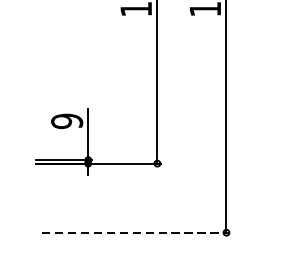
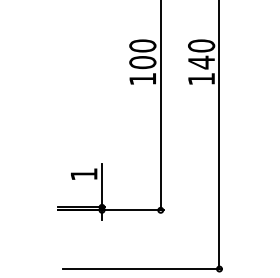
text: (66, 121) -> (83, 174), 9 -> 1
line: (135, 233) -> (142, 269), dashed -> solid

